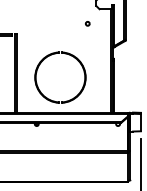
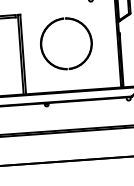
part: (68, 55) -> (72, 20), moved

